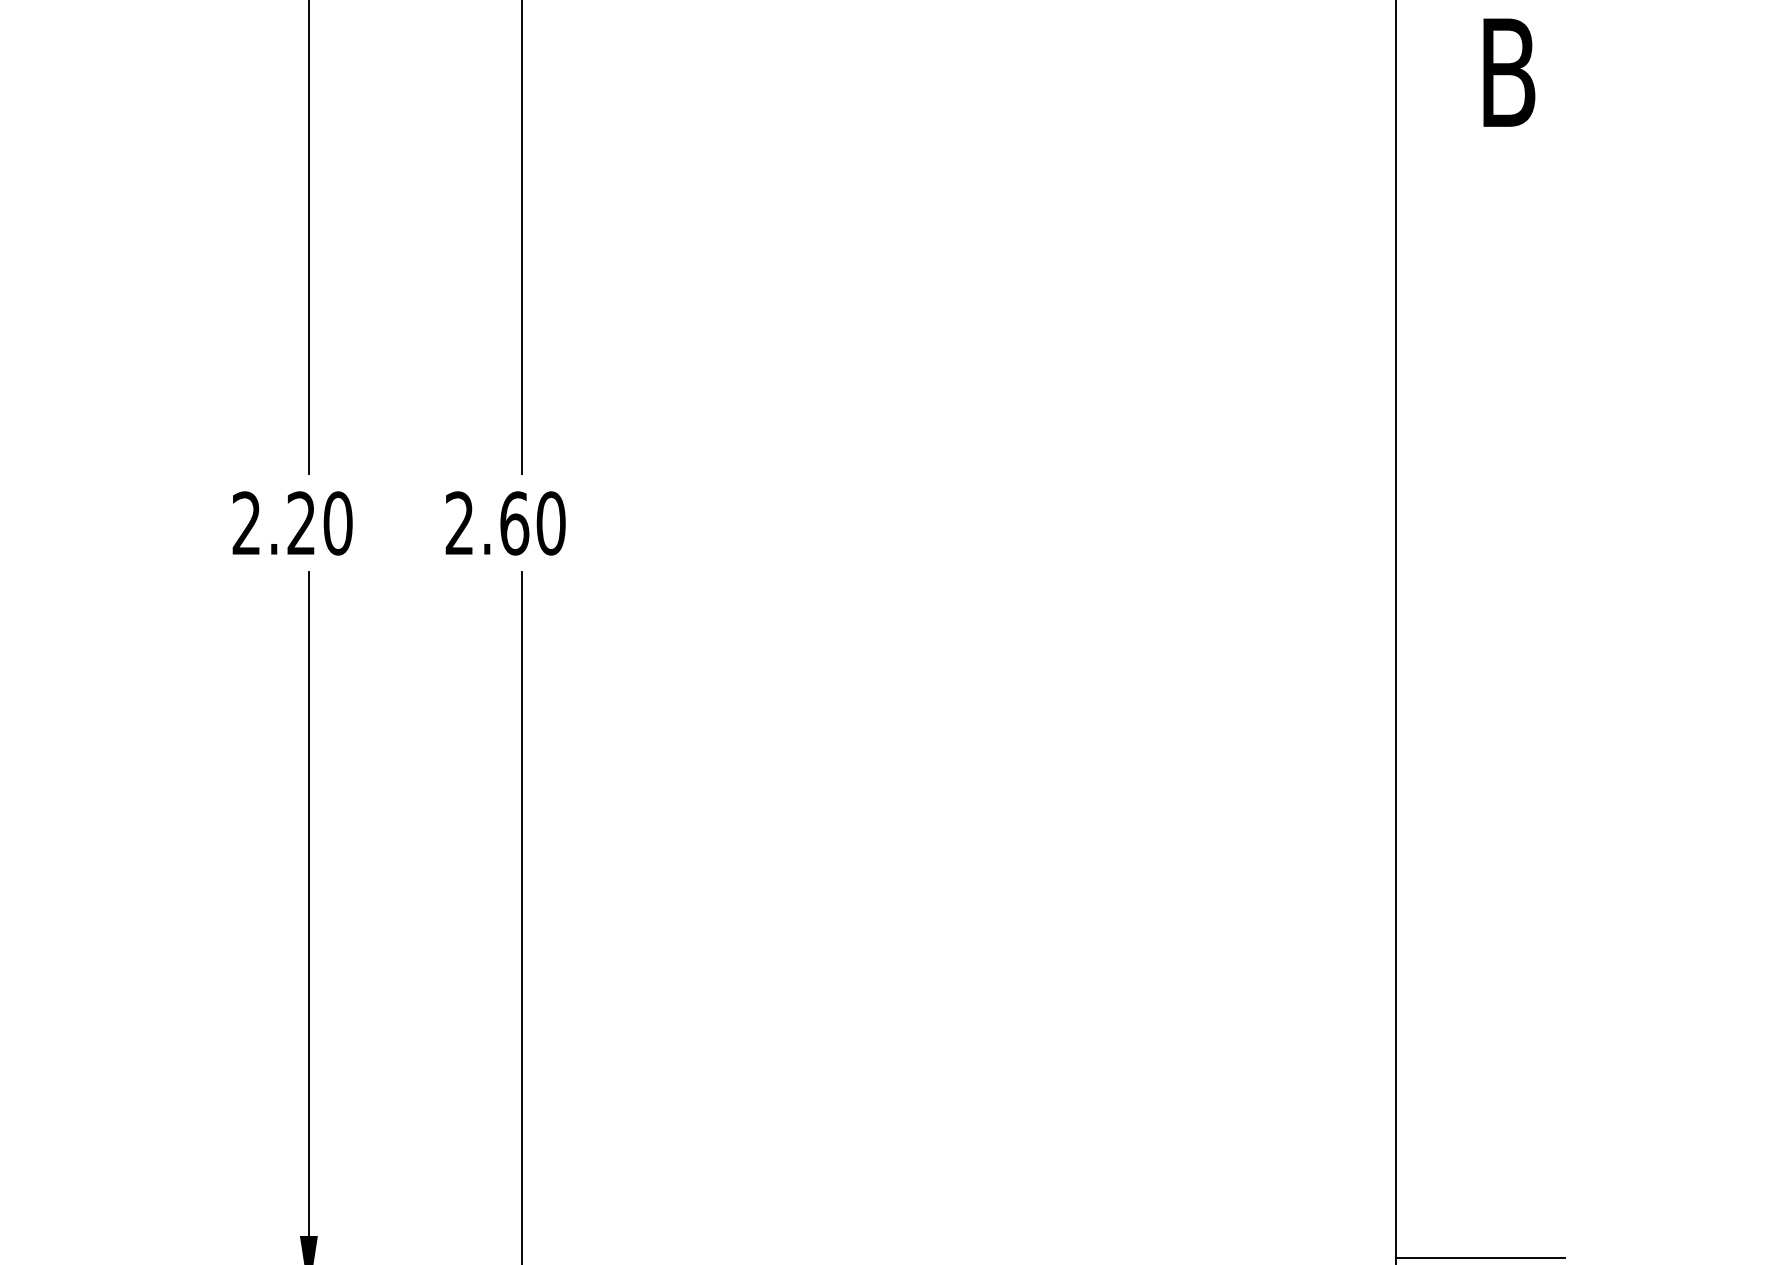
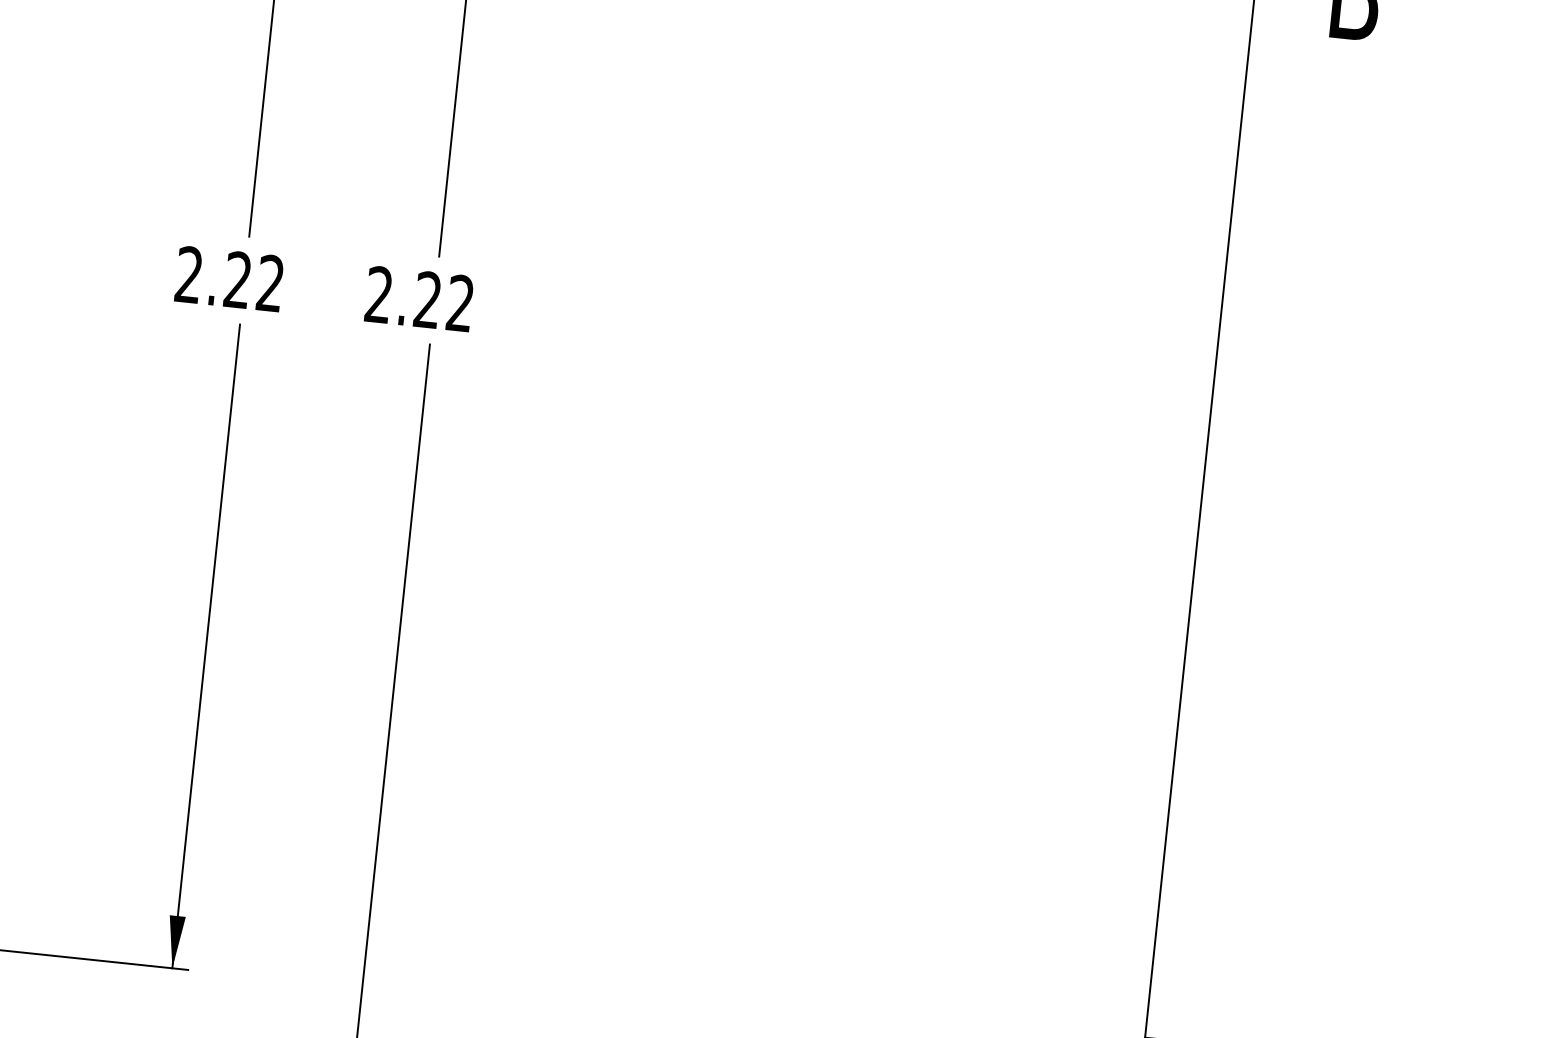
text: (337, 523) -> (270, 283), 2.20 -> 2.22
text: (532, 523) -> (443, 301), 2.60 -> 2.22

